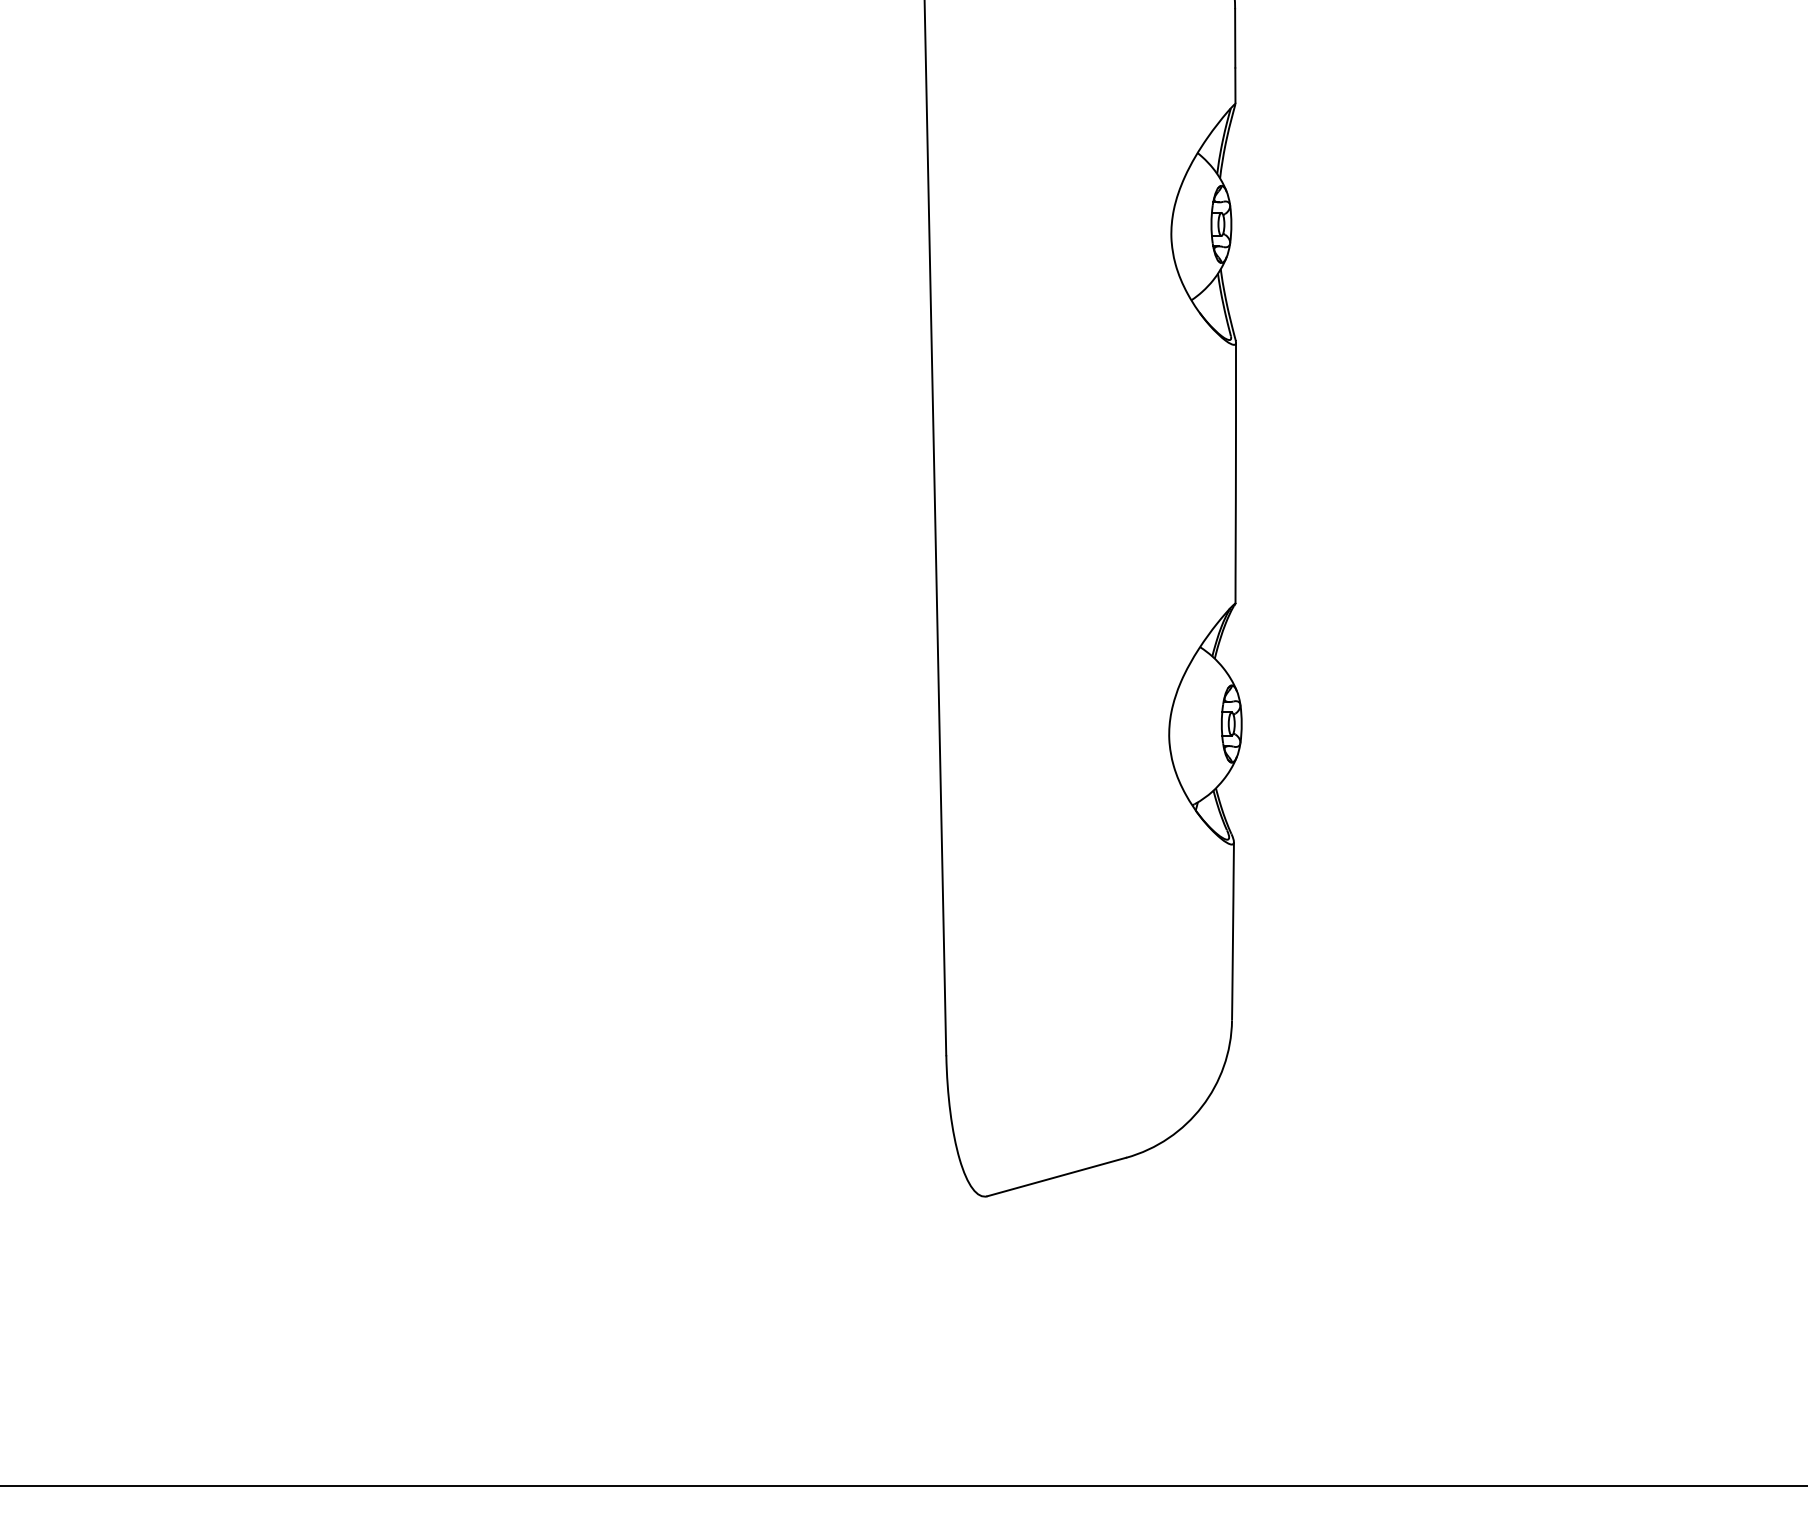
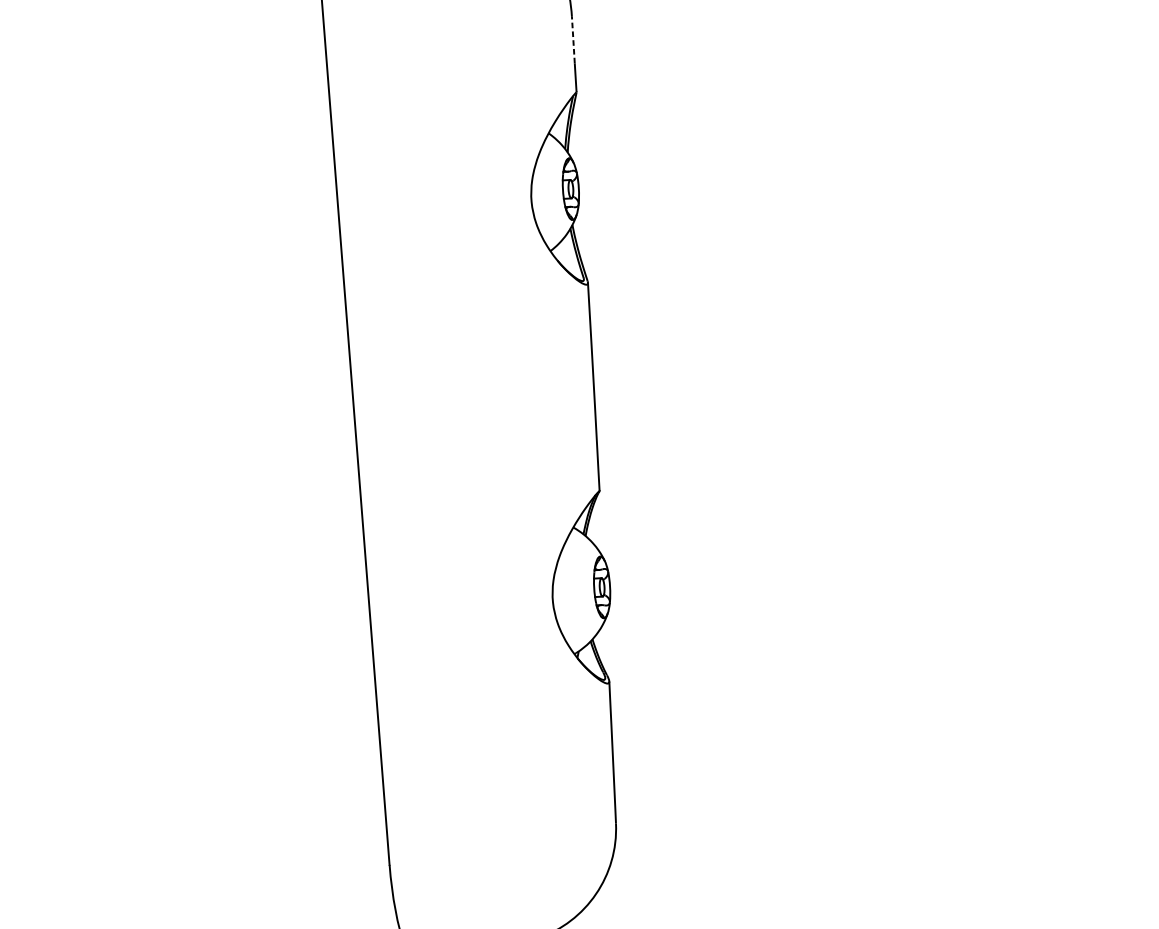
line: (1235, 37) -> (573, 39), solid -> dashed

